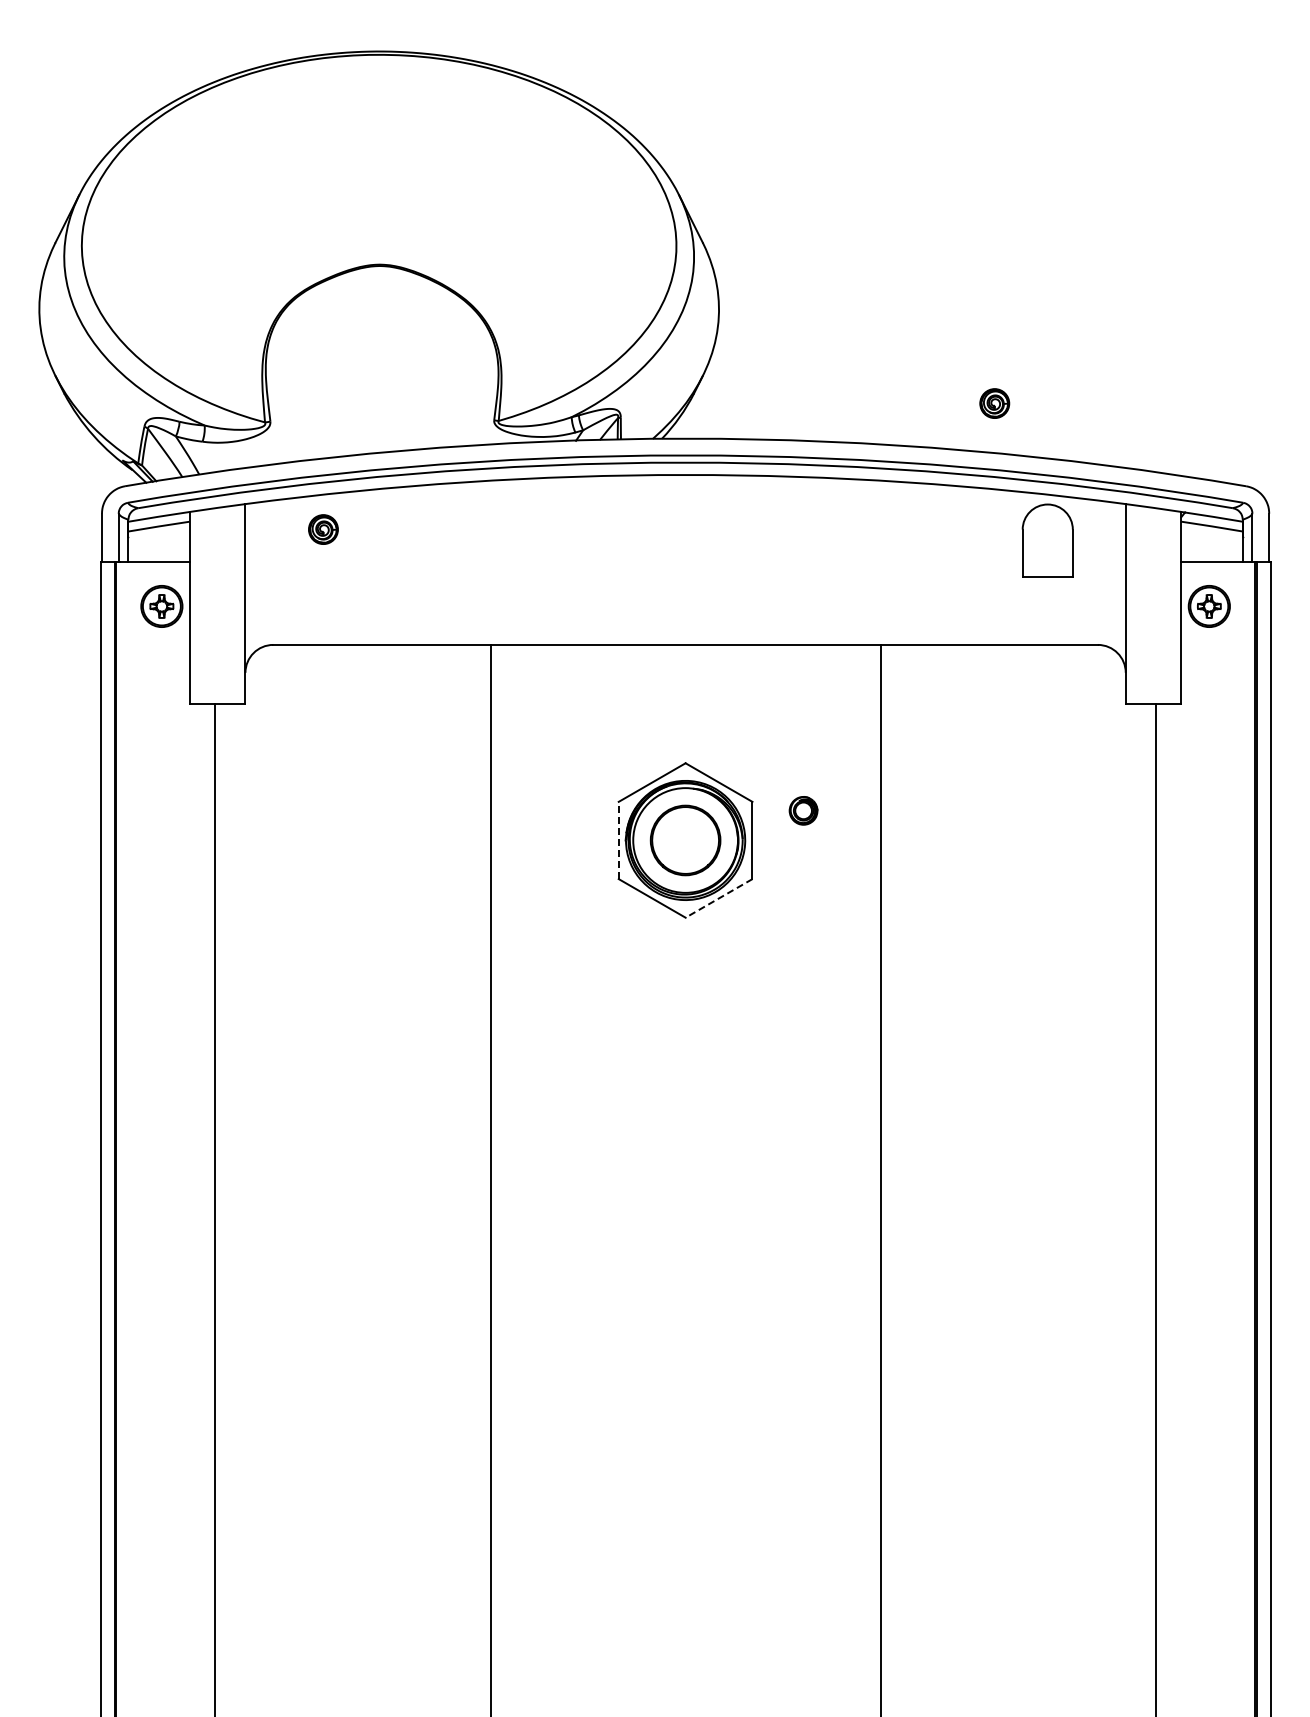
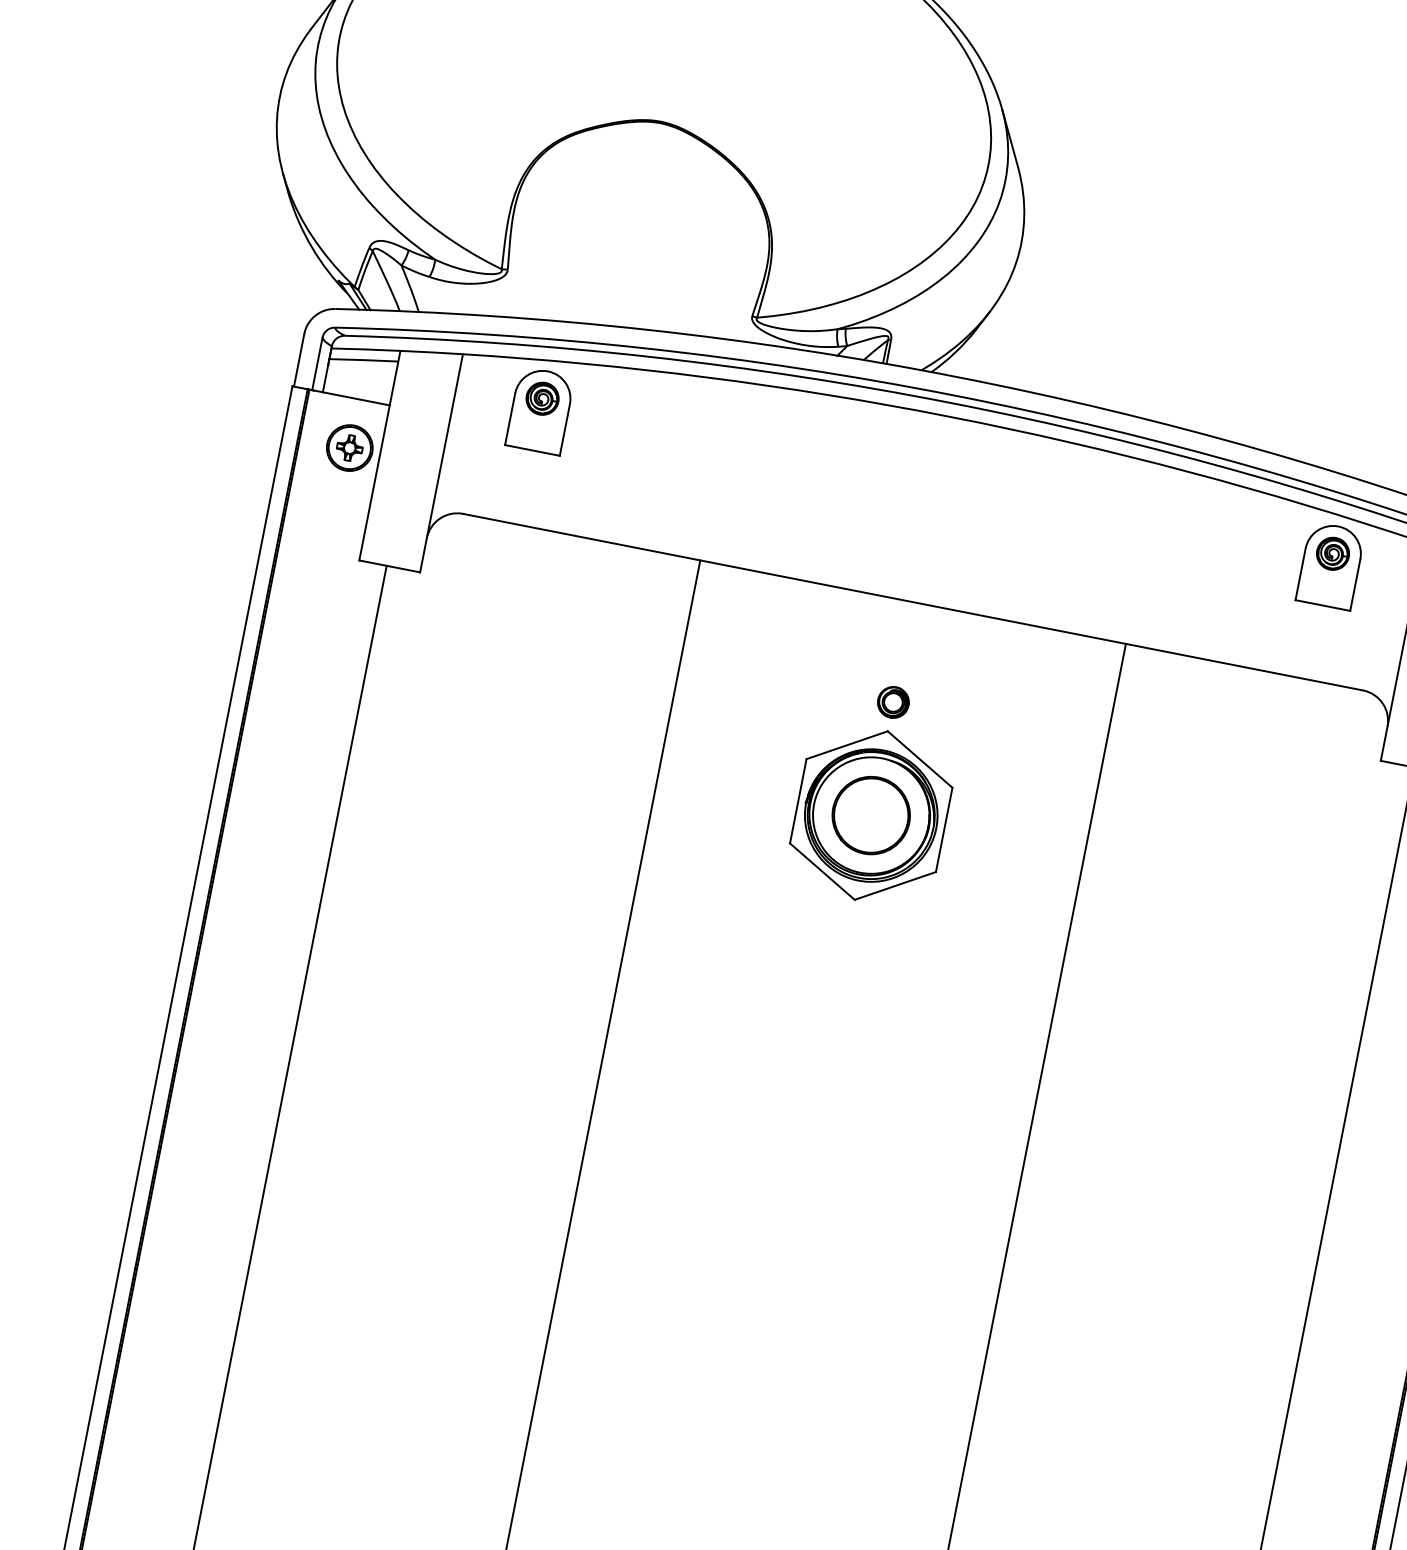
part: (994, 403) -> (1332, 553), moved
part: (323, 540) -> (540, 410), added
part: (803, 810) -> (893, 702), moved
line: (618, 840) -> (798, 801), dashed -> solid
line: (719, 898) -> (895, 886), dashed -> solid

